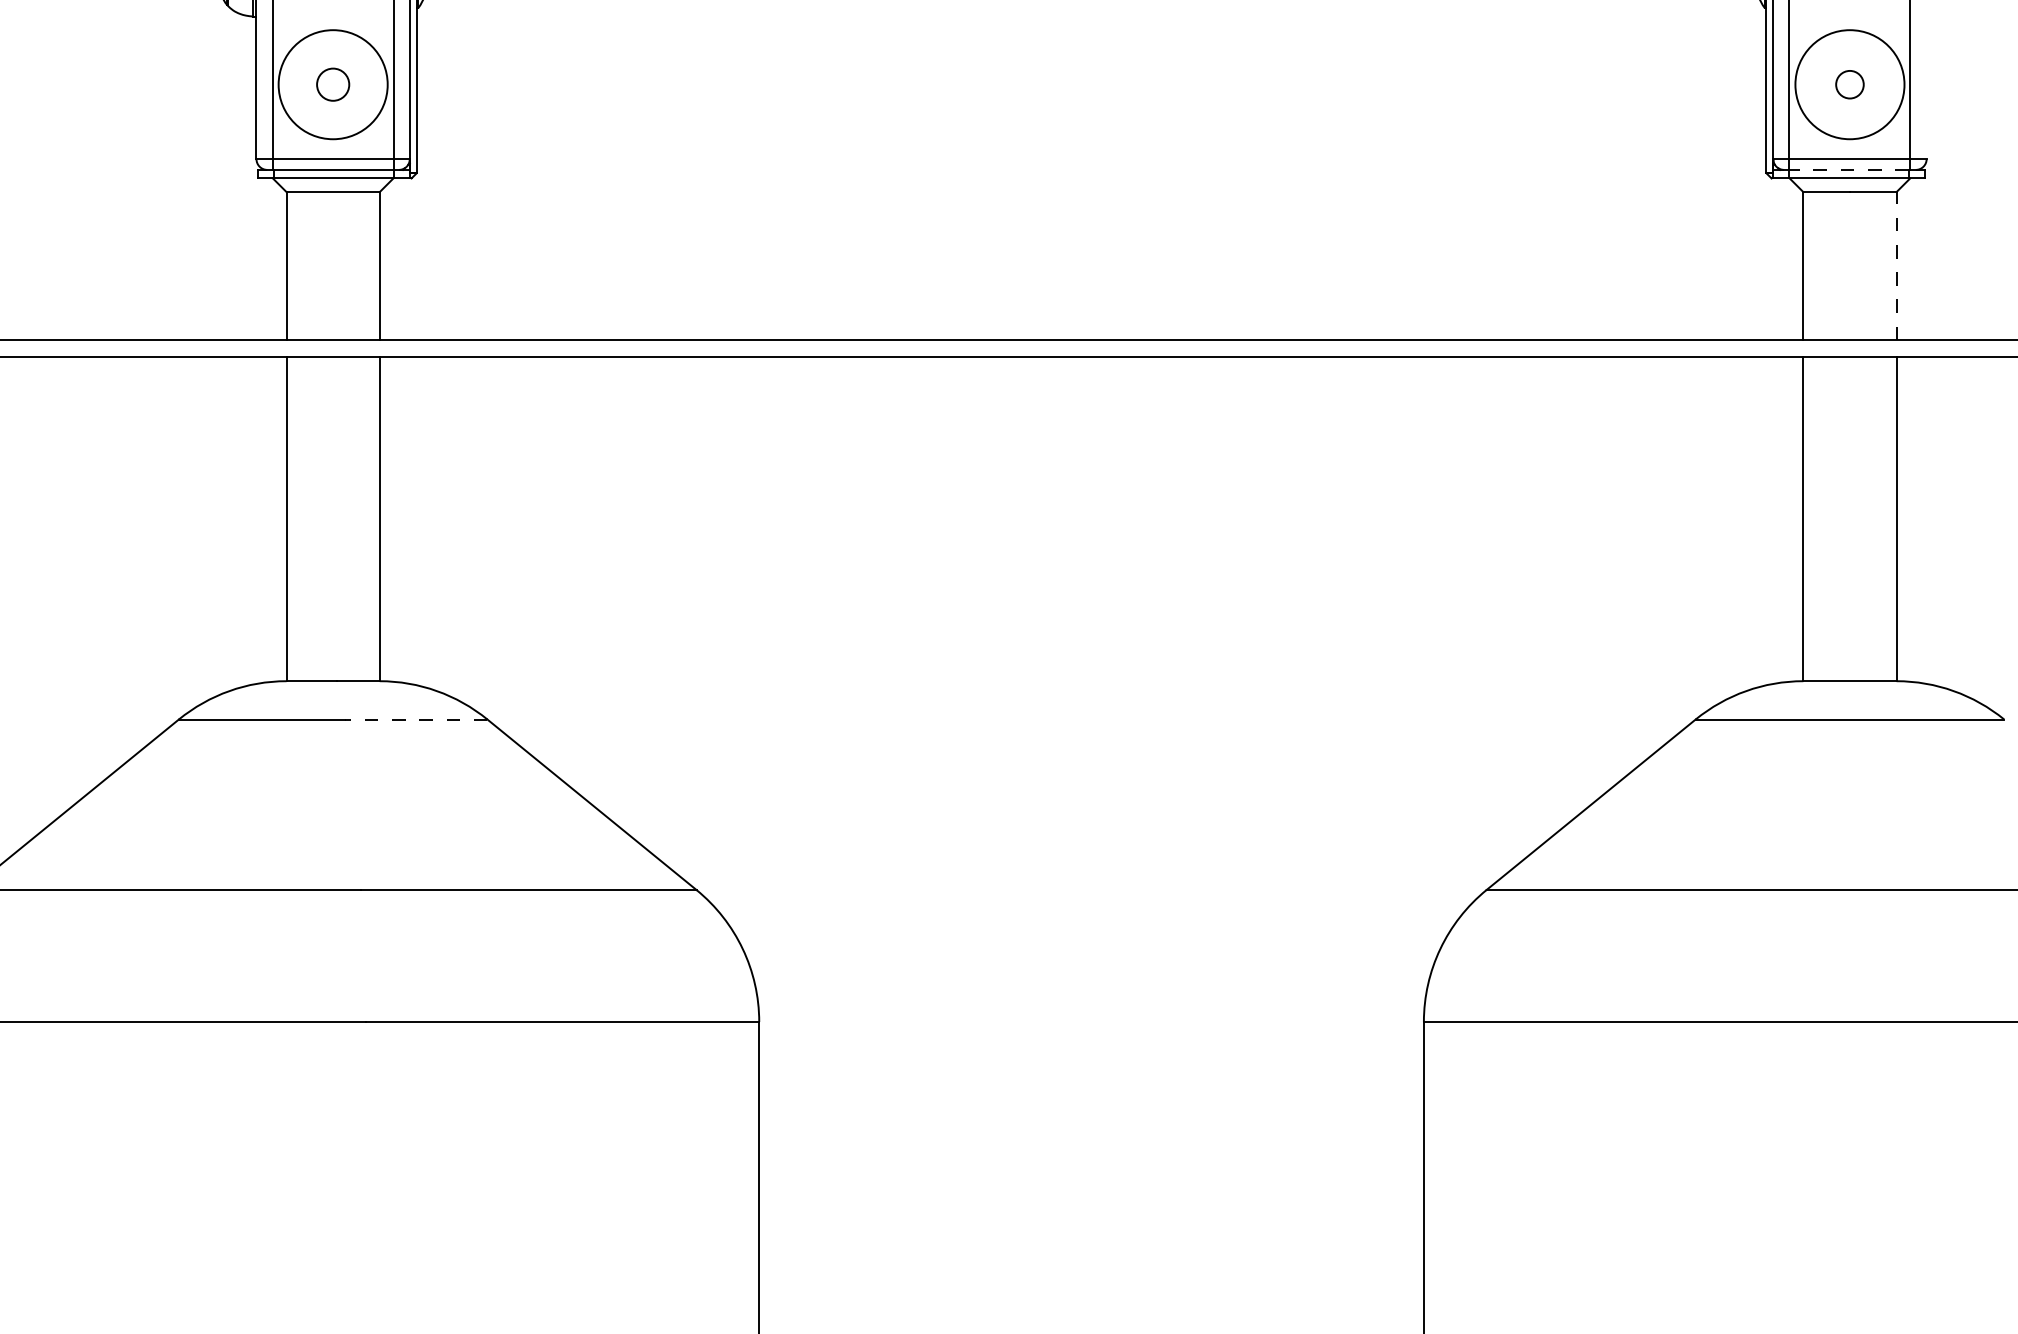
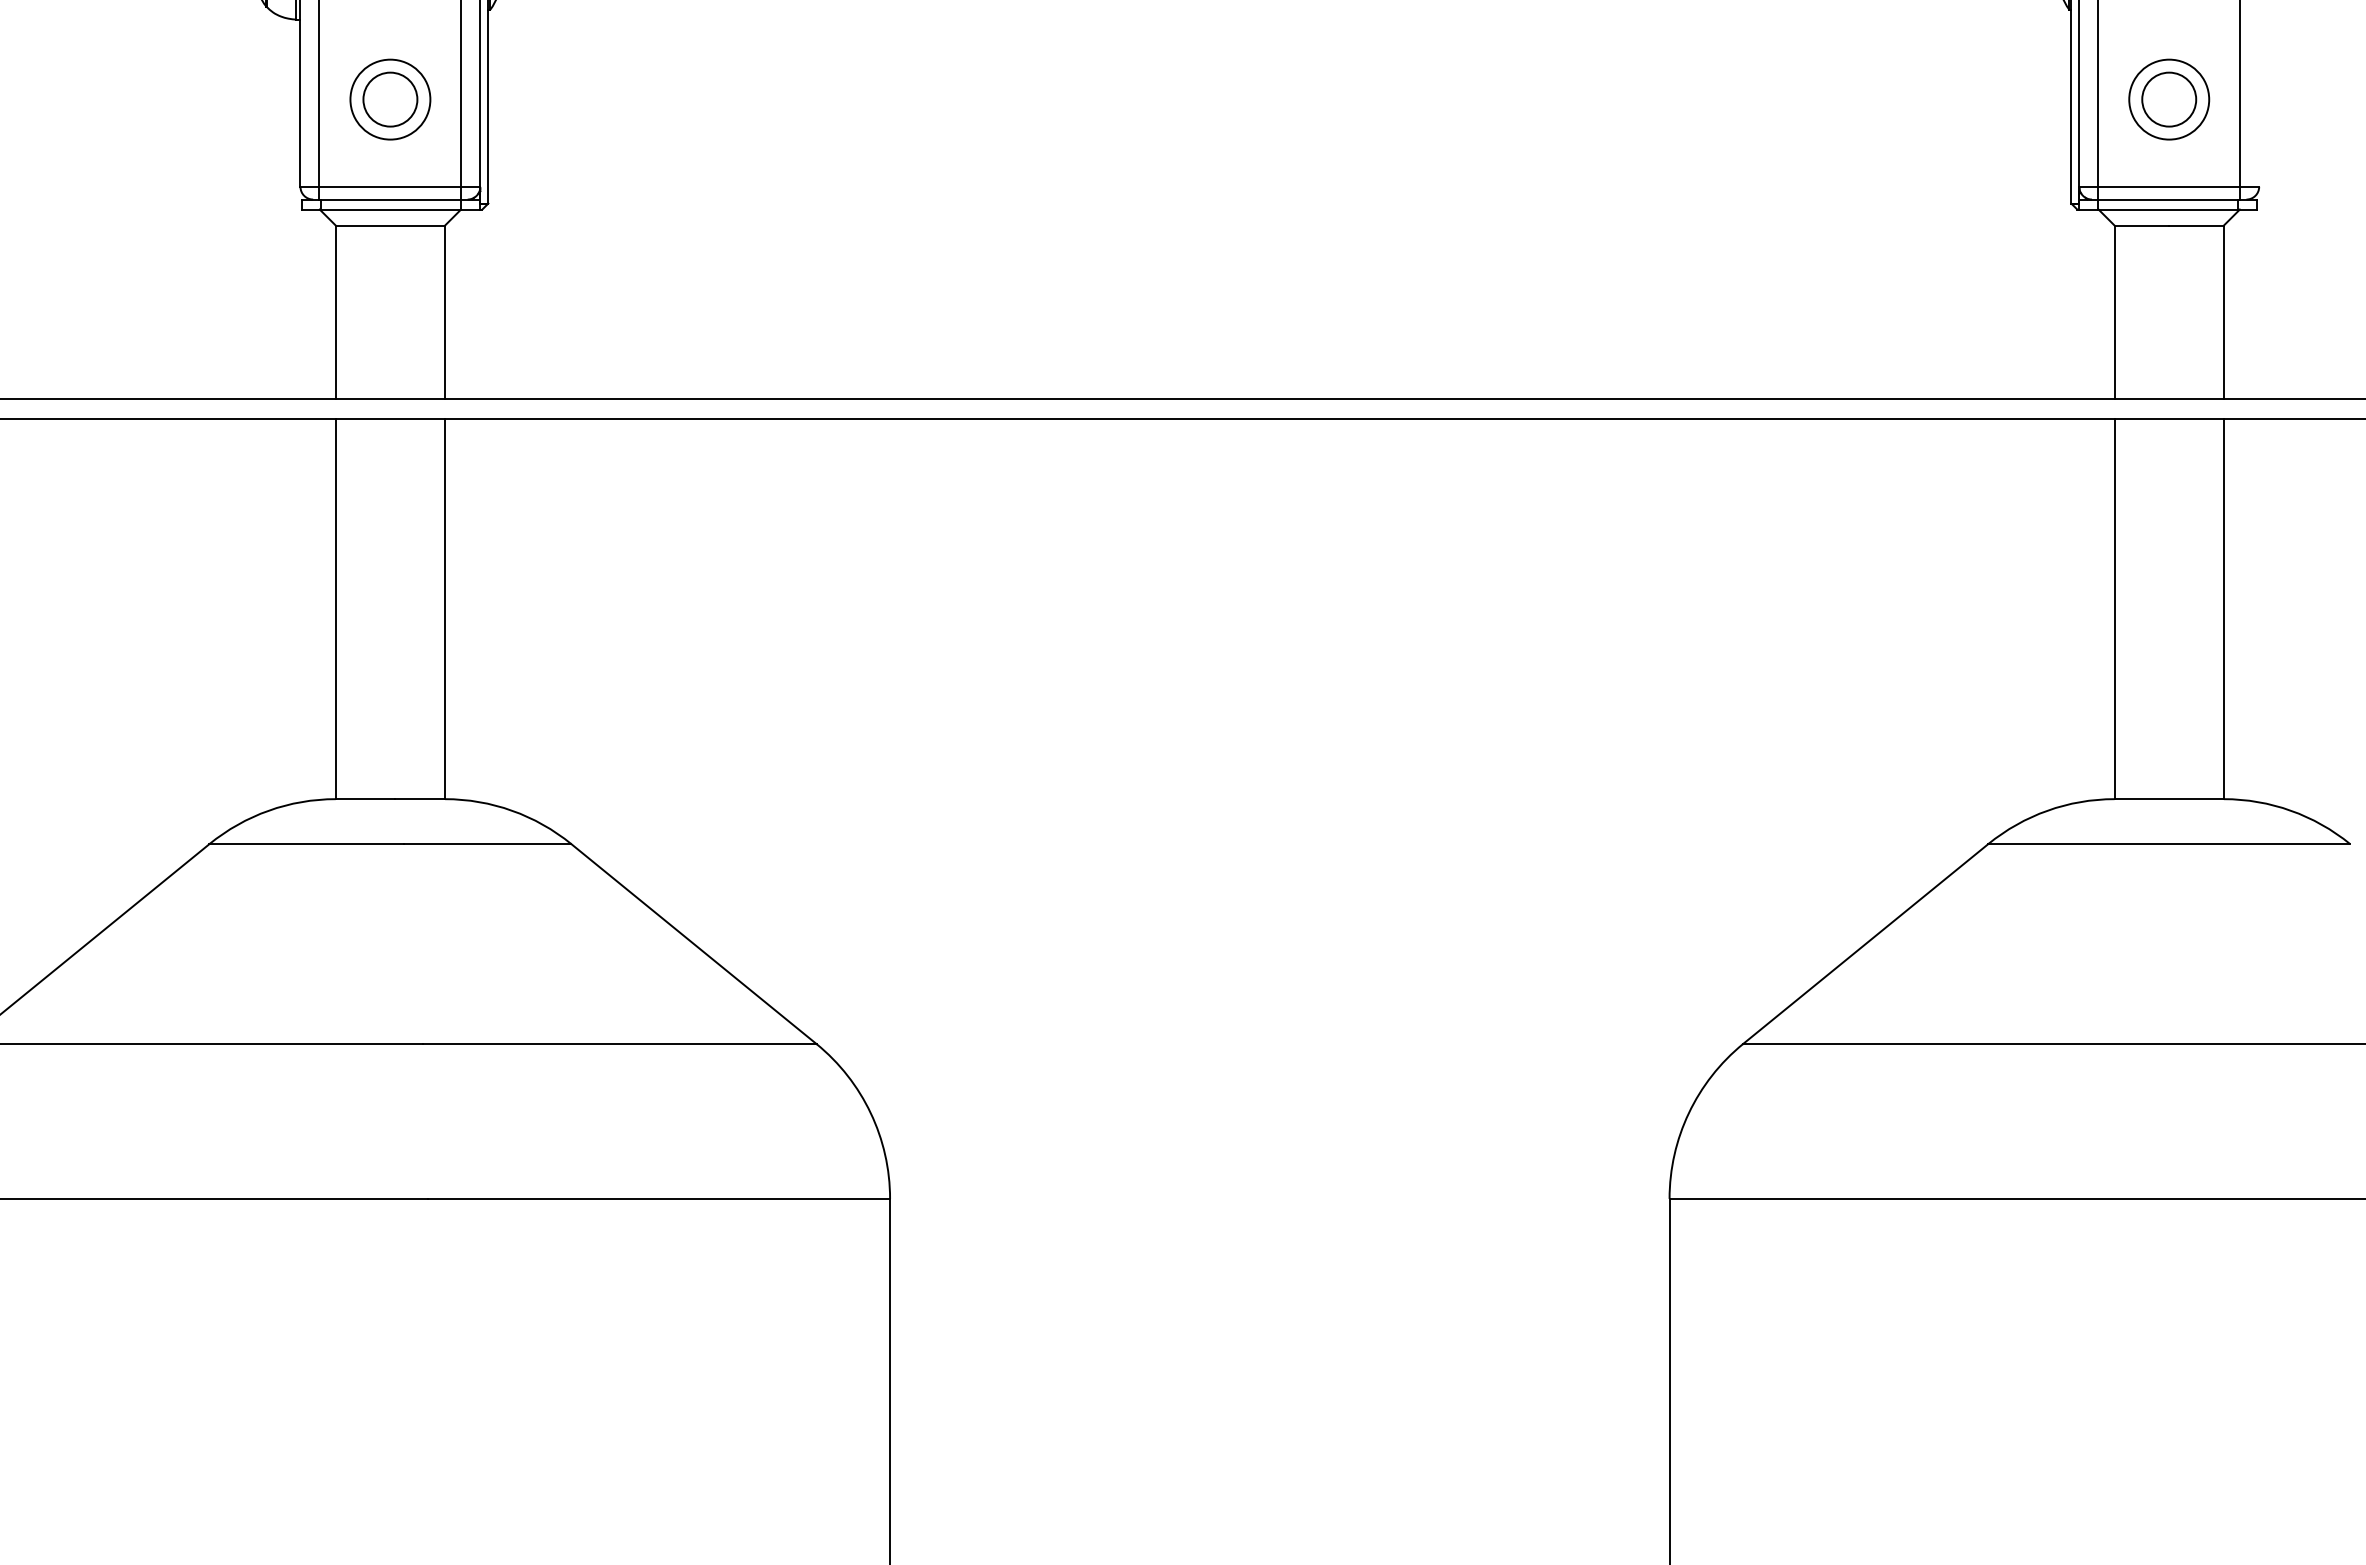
circle: (333, 84) -> (390, 99), size x0.62
circle: (333, 84) -> (390, 99), size x1.43
circle: (1850, 84) -> (2169, 99), size x0.62
circle: (1850, 84) -> (2169, 99), size x1.67
line: (1849, 169) -> (2168, 199), dashed -> solid
line: (1896, 266) -> (2223, 312), dashed -> solid
line: (415, 719) -> (487, 844), dashed -> solid

